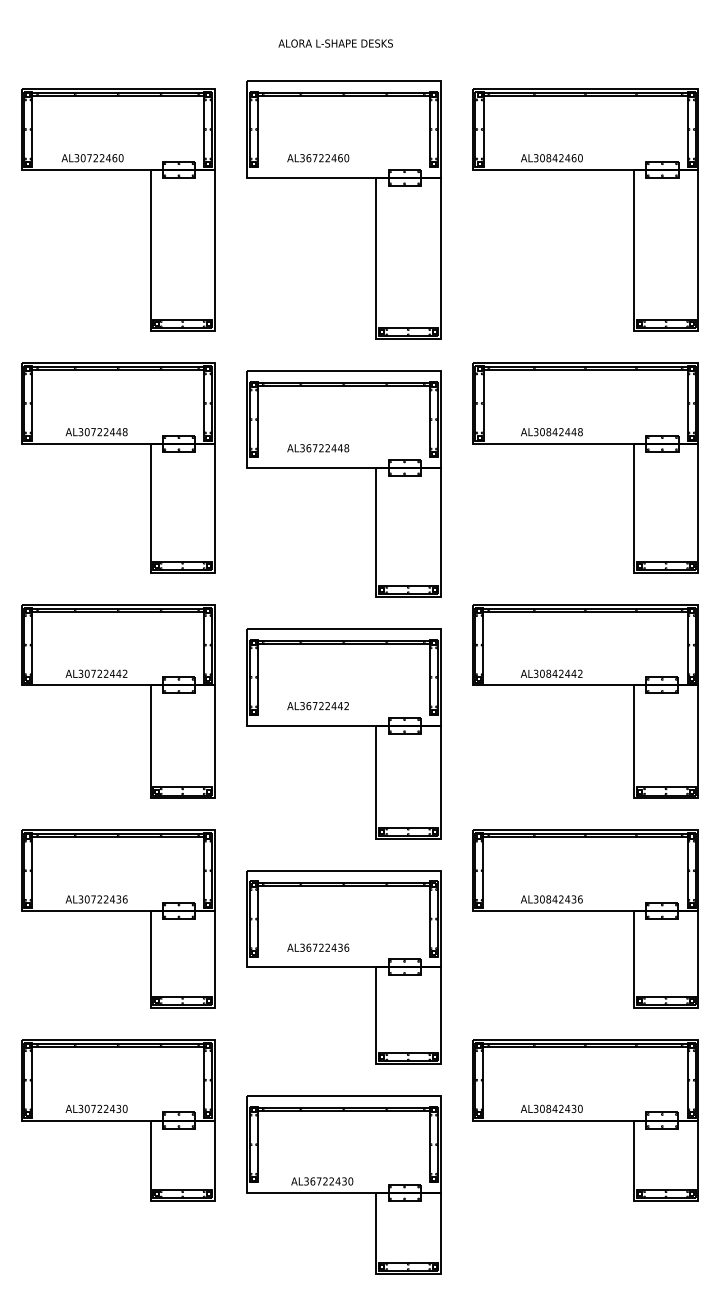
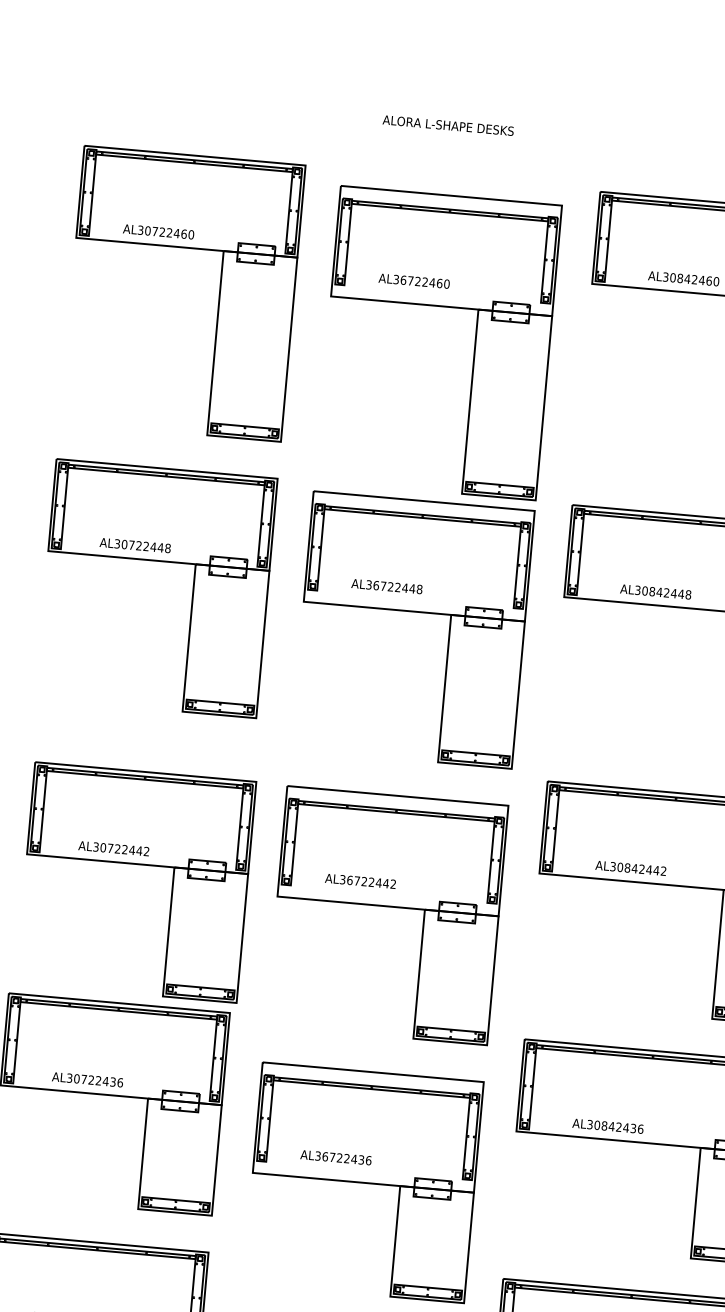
part: (343, 178) -> (441, 307), moved
part: (118, 685) -> (137, 864), moved

